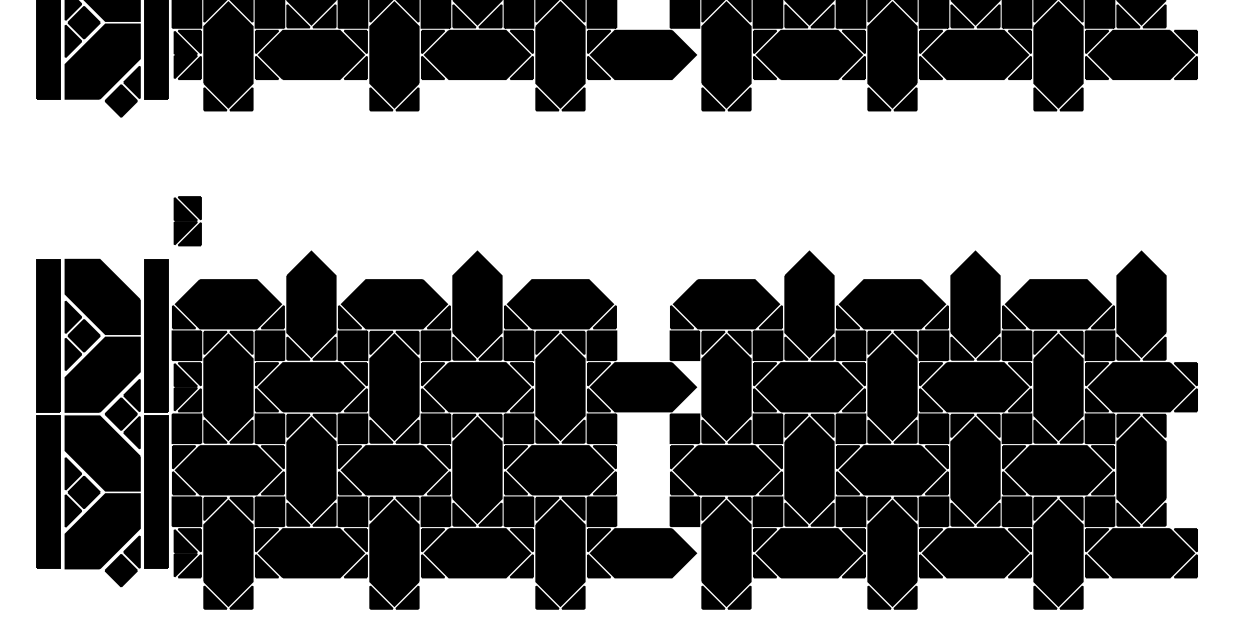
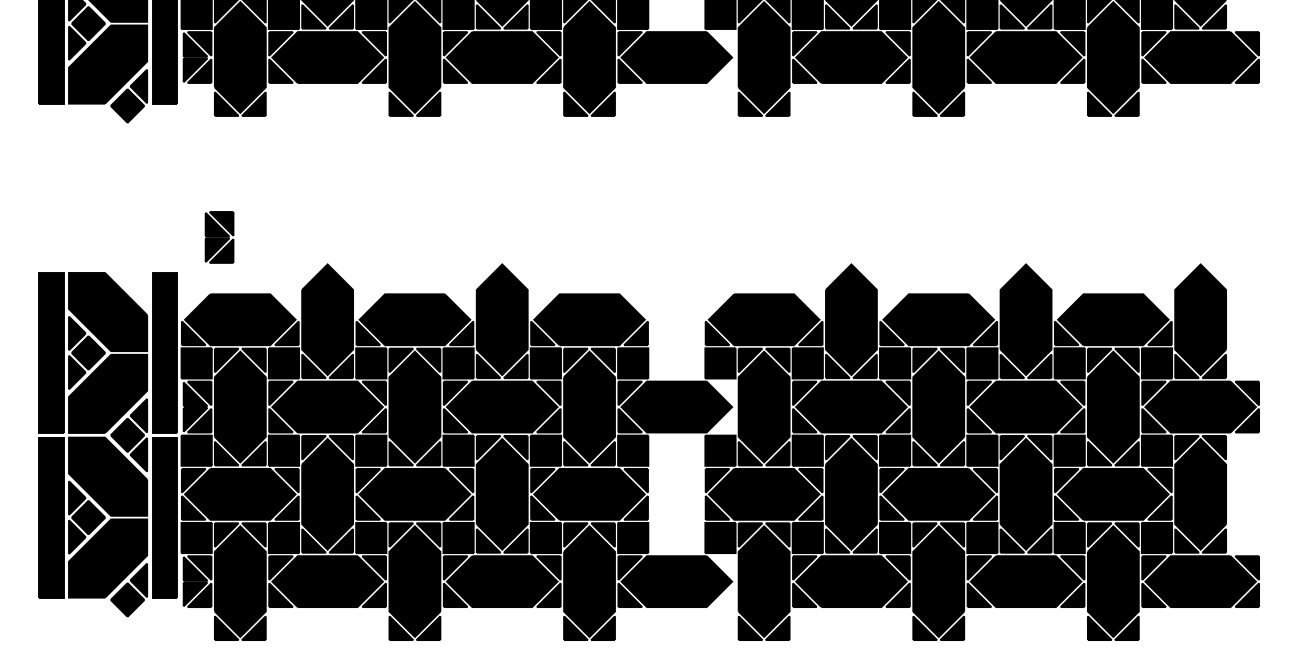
part: (187, 221) -> (219, 237), moved

